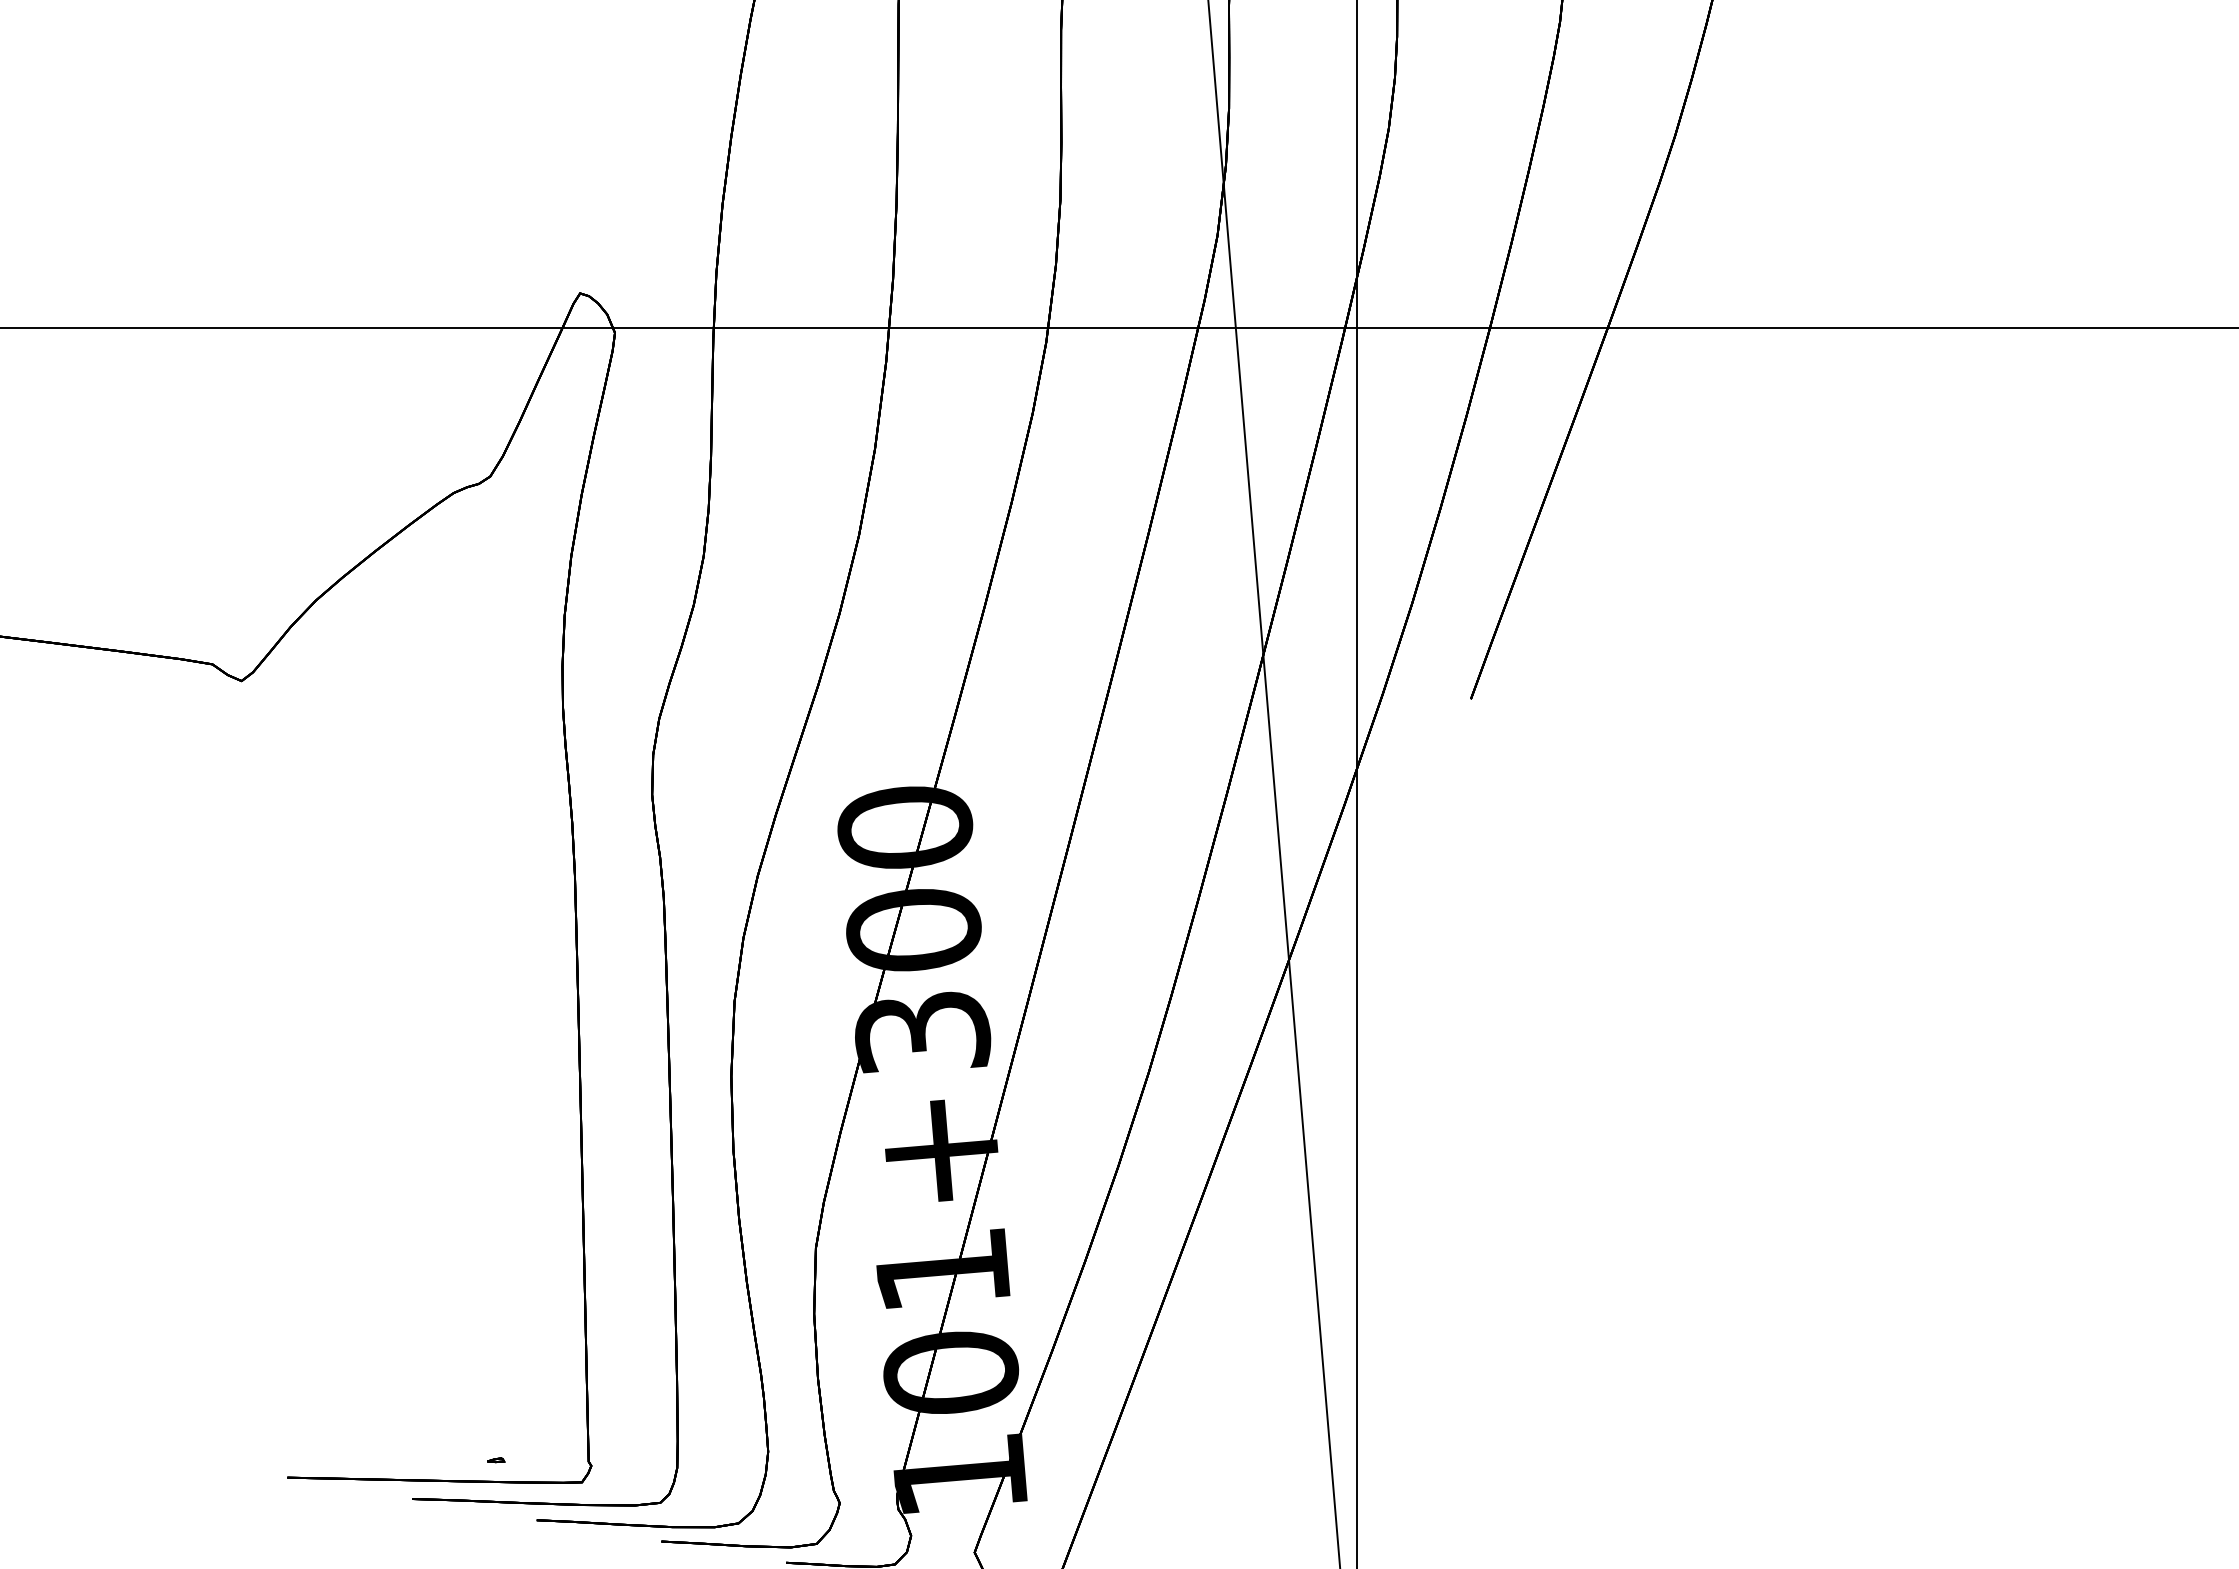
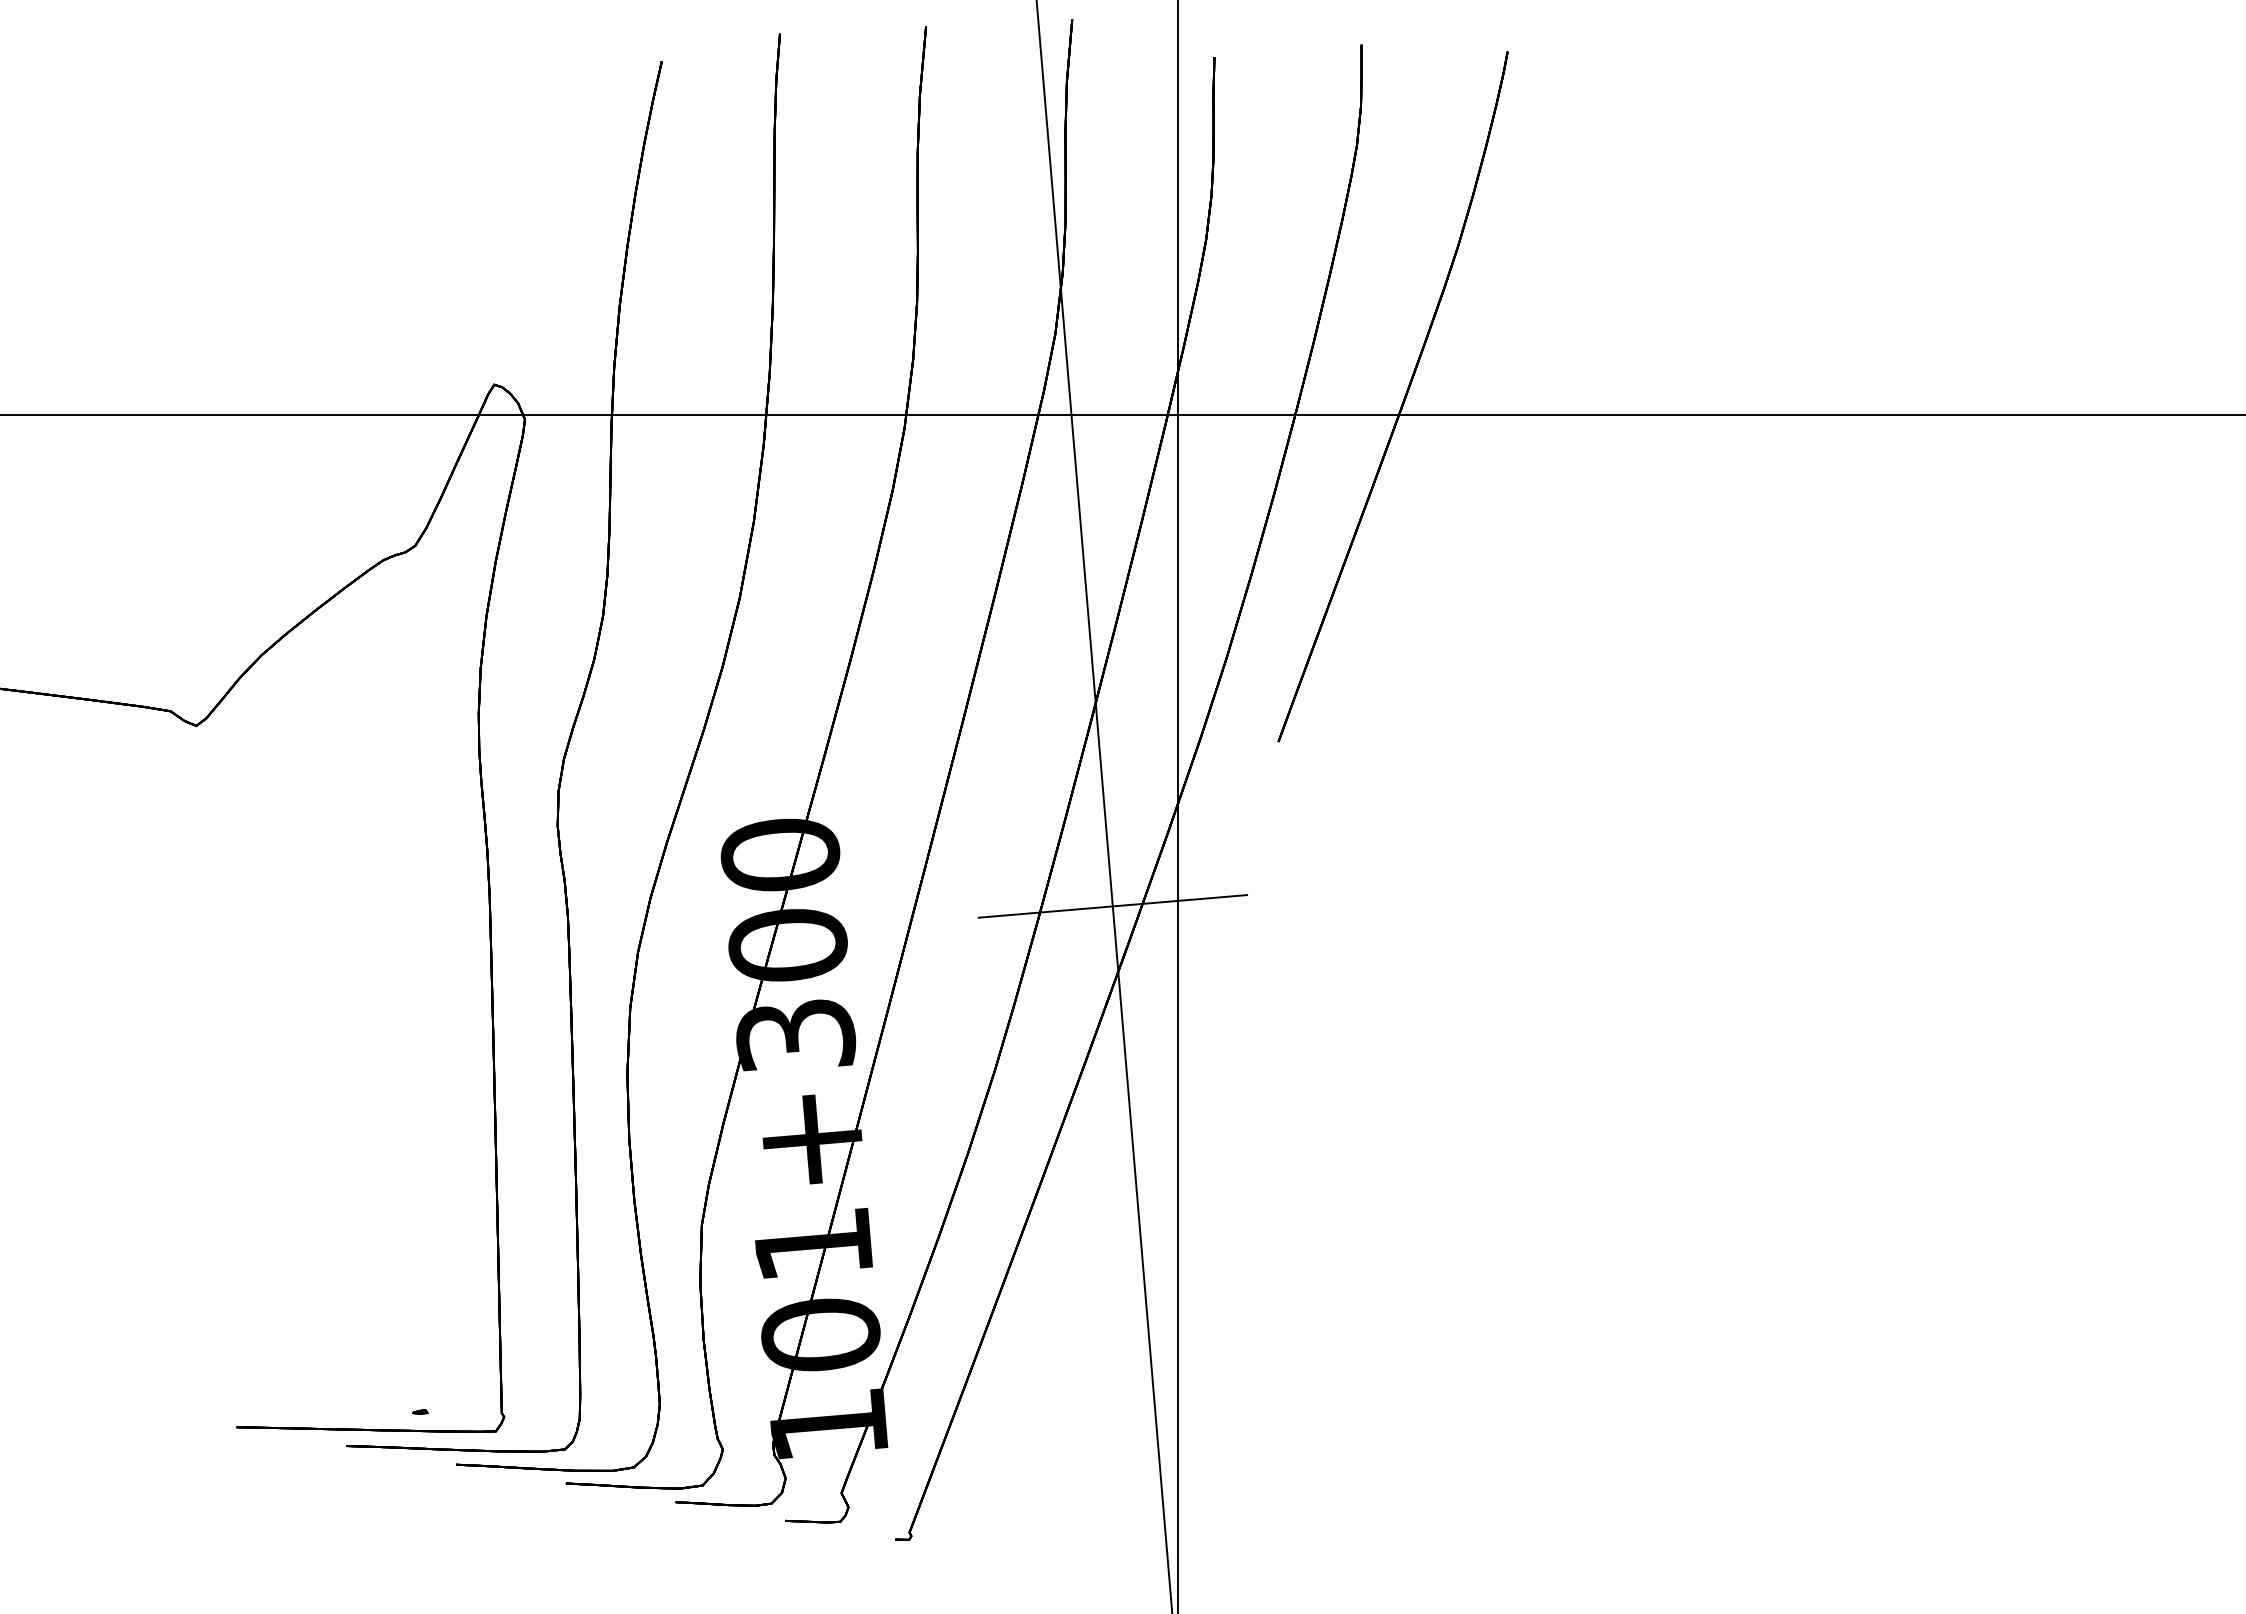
line: (1282, 886) -> (1112, 906), added

